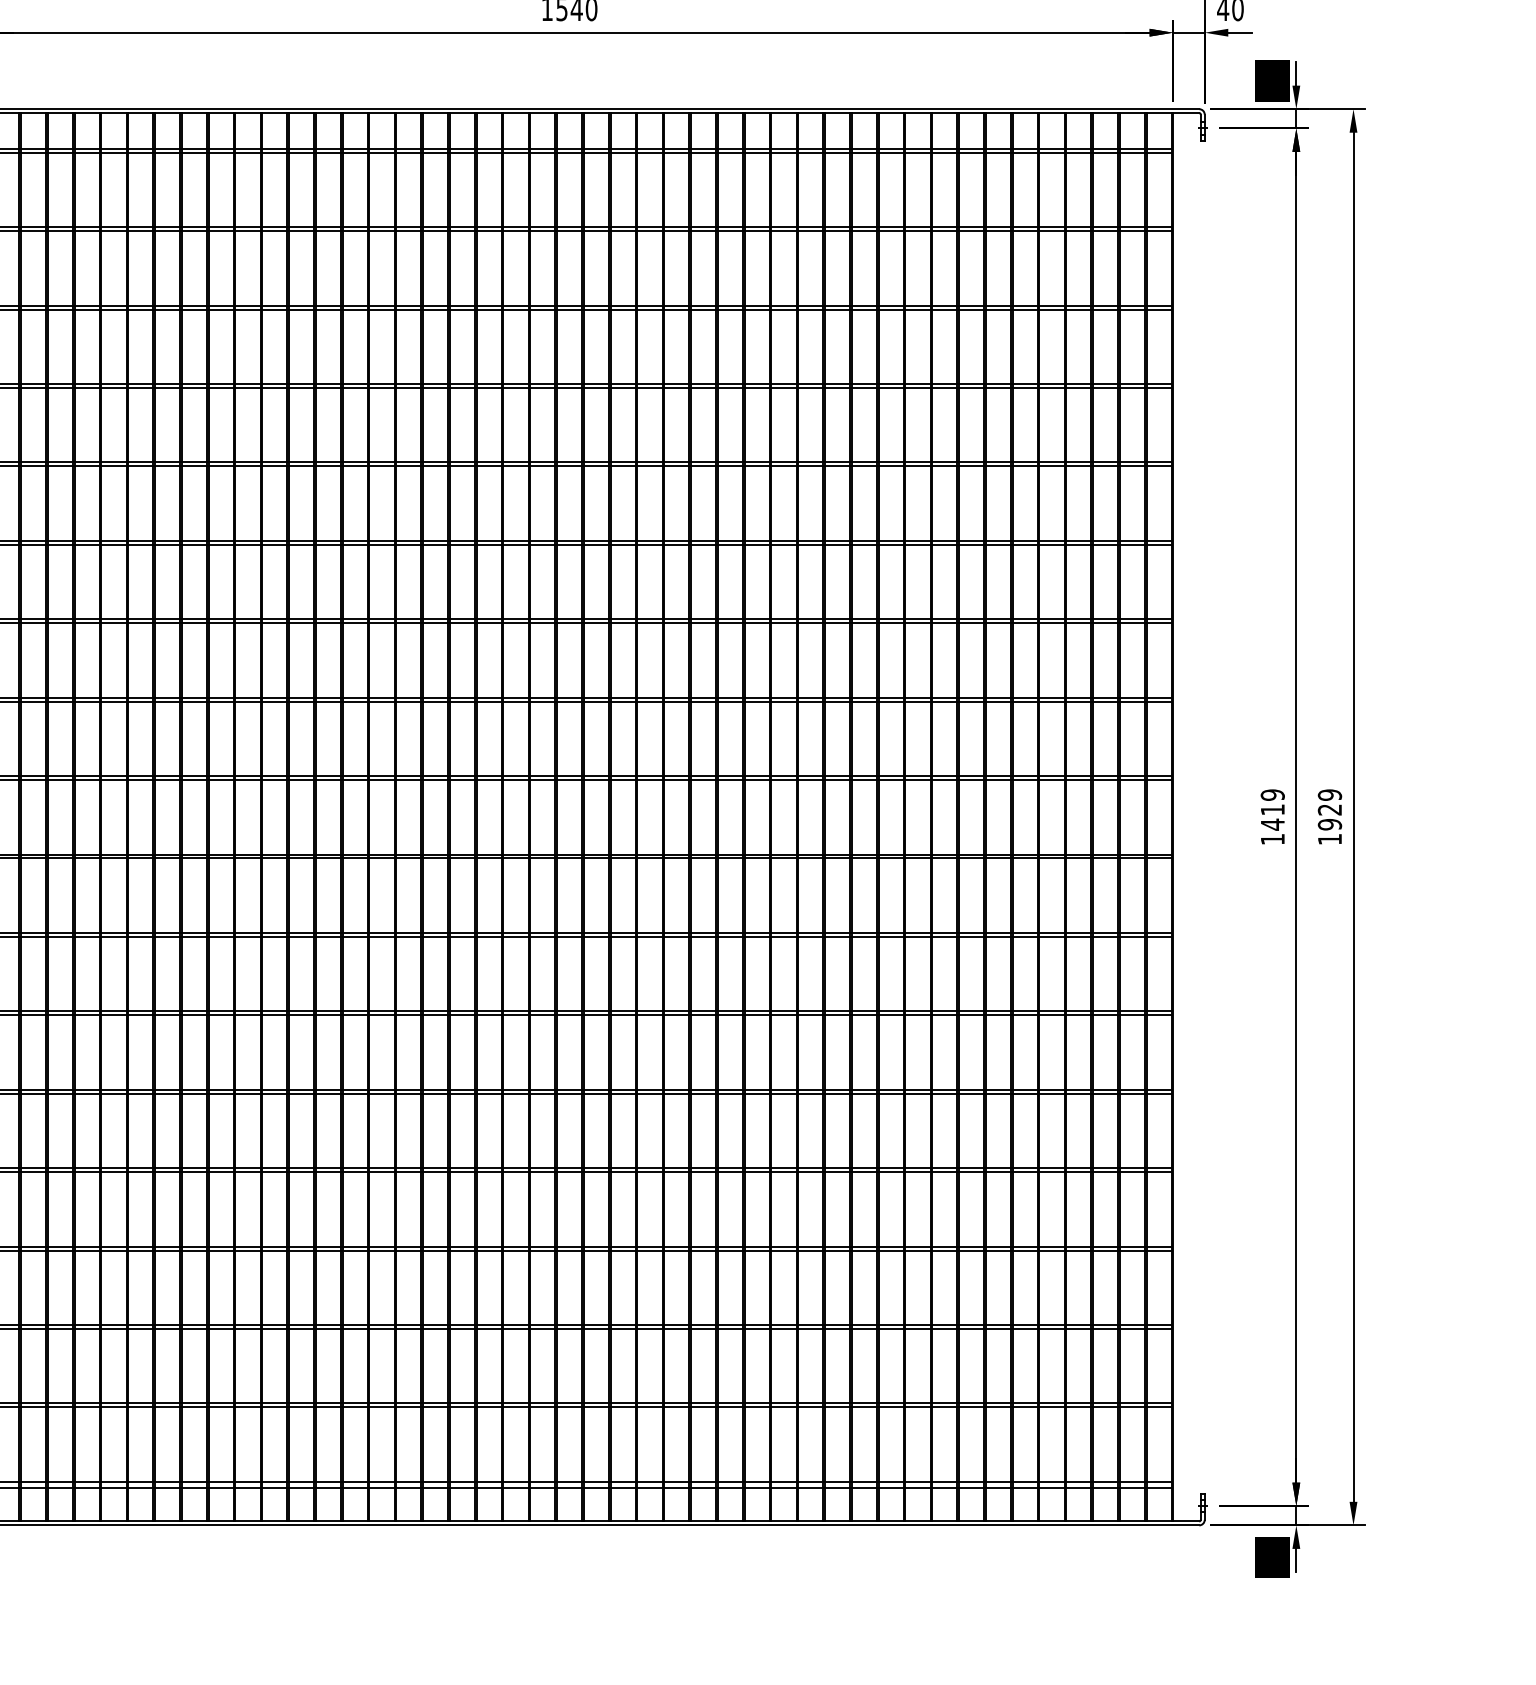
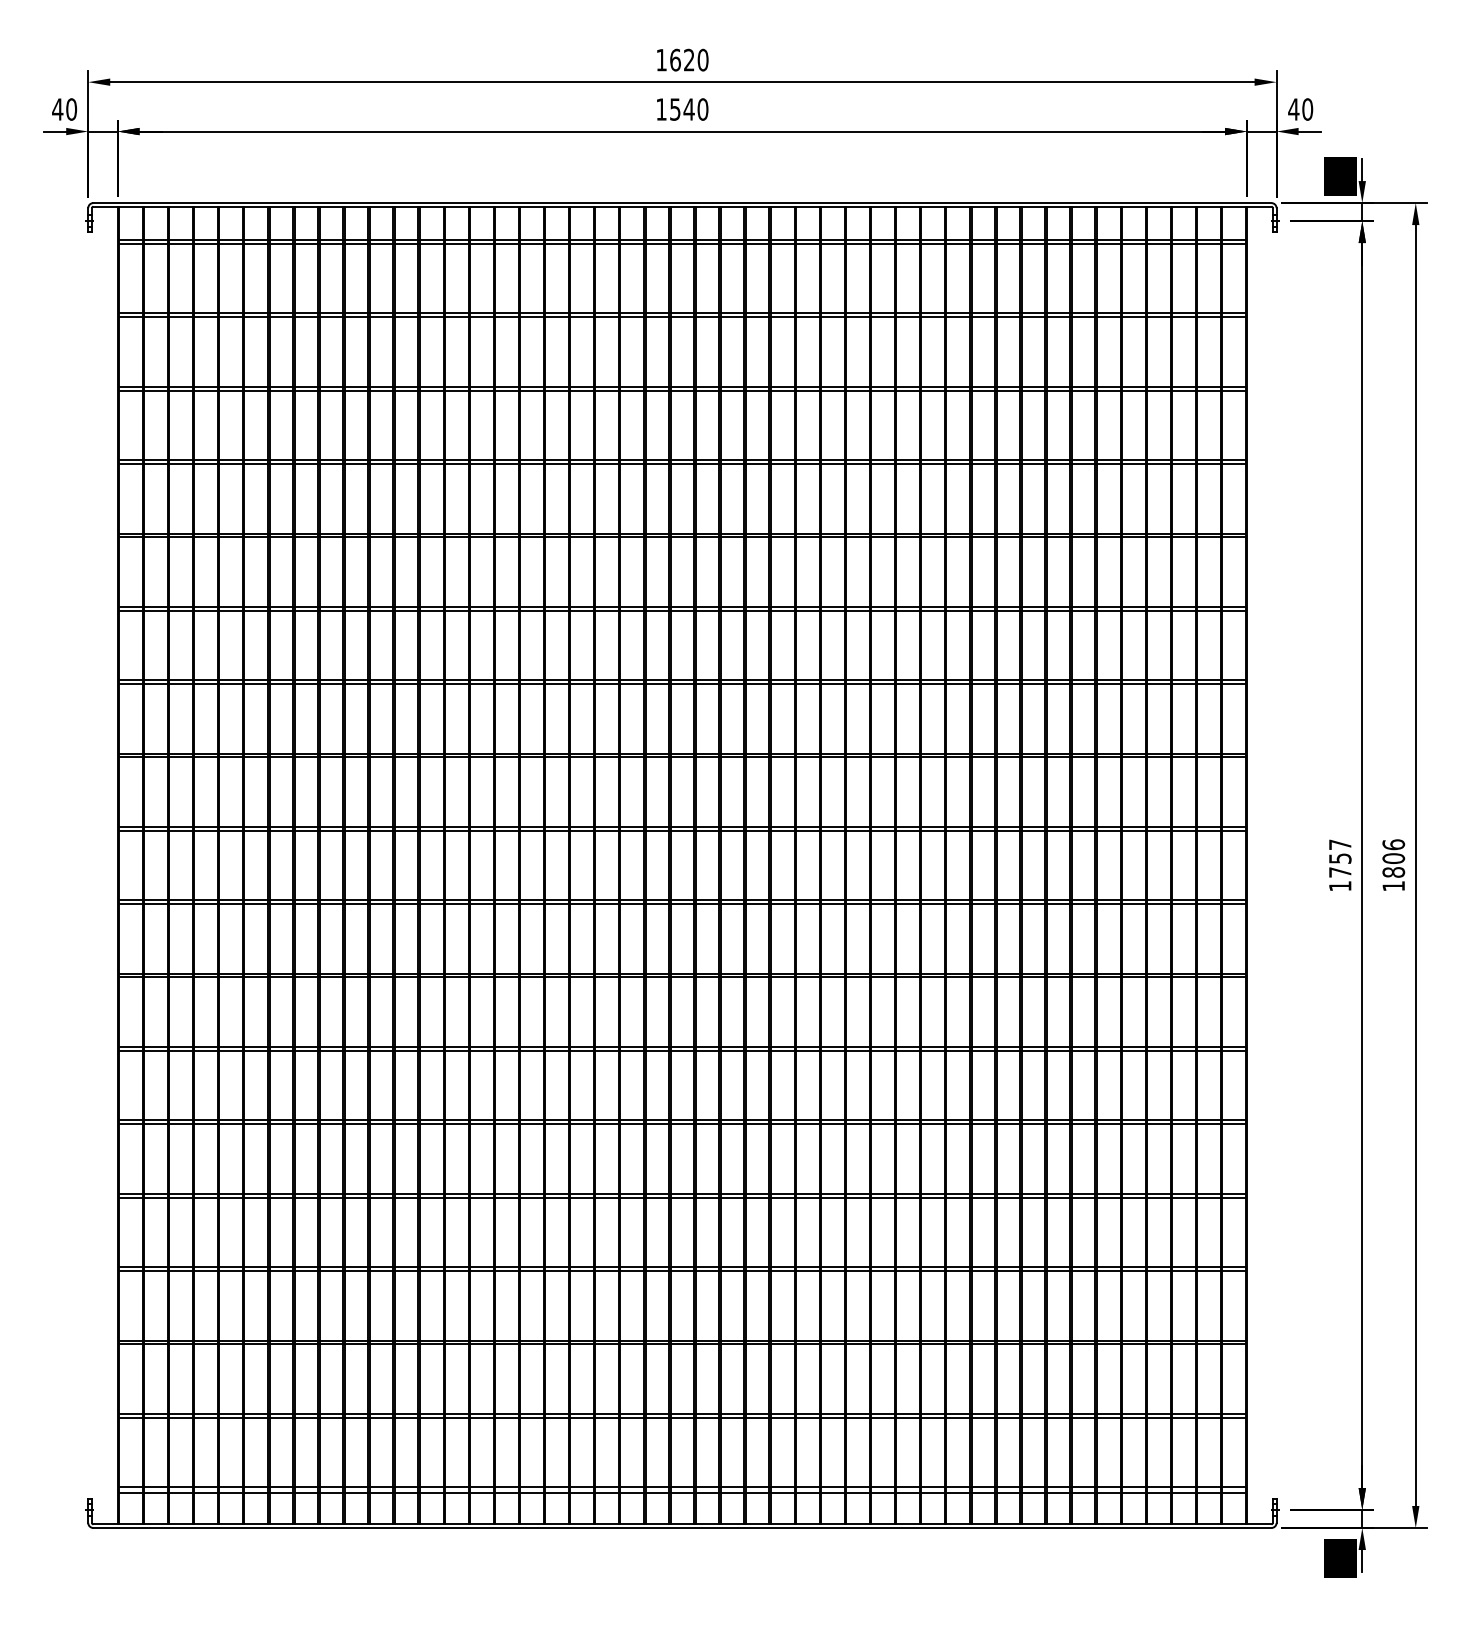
text: (1273, 809) -> (1340, 858), 1419 -> 1757
text: (1329, 809) -> (1393, 858), 1929 -> 1806

